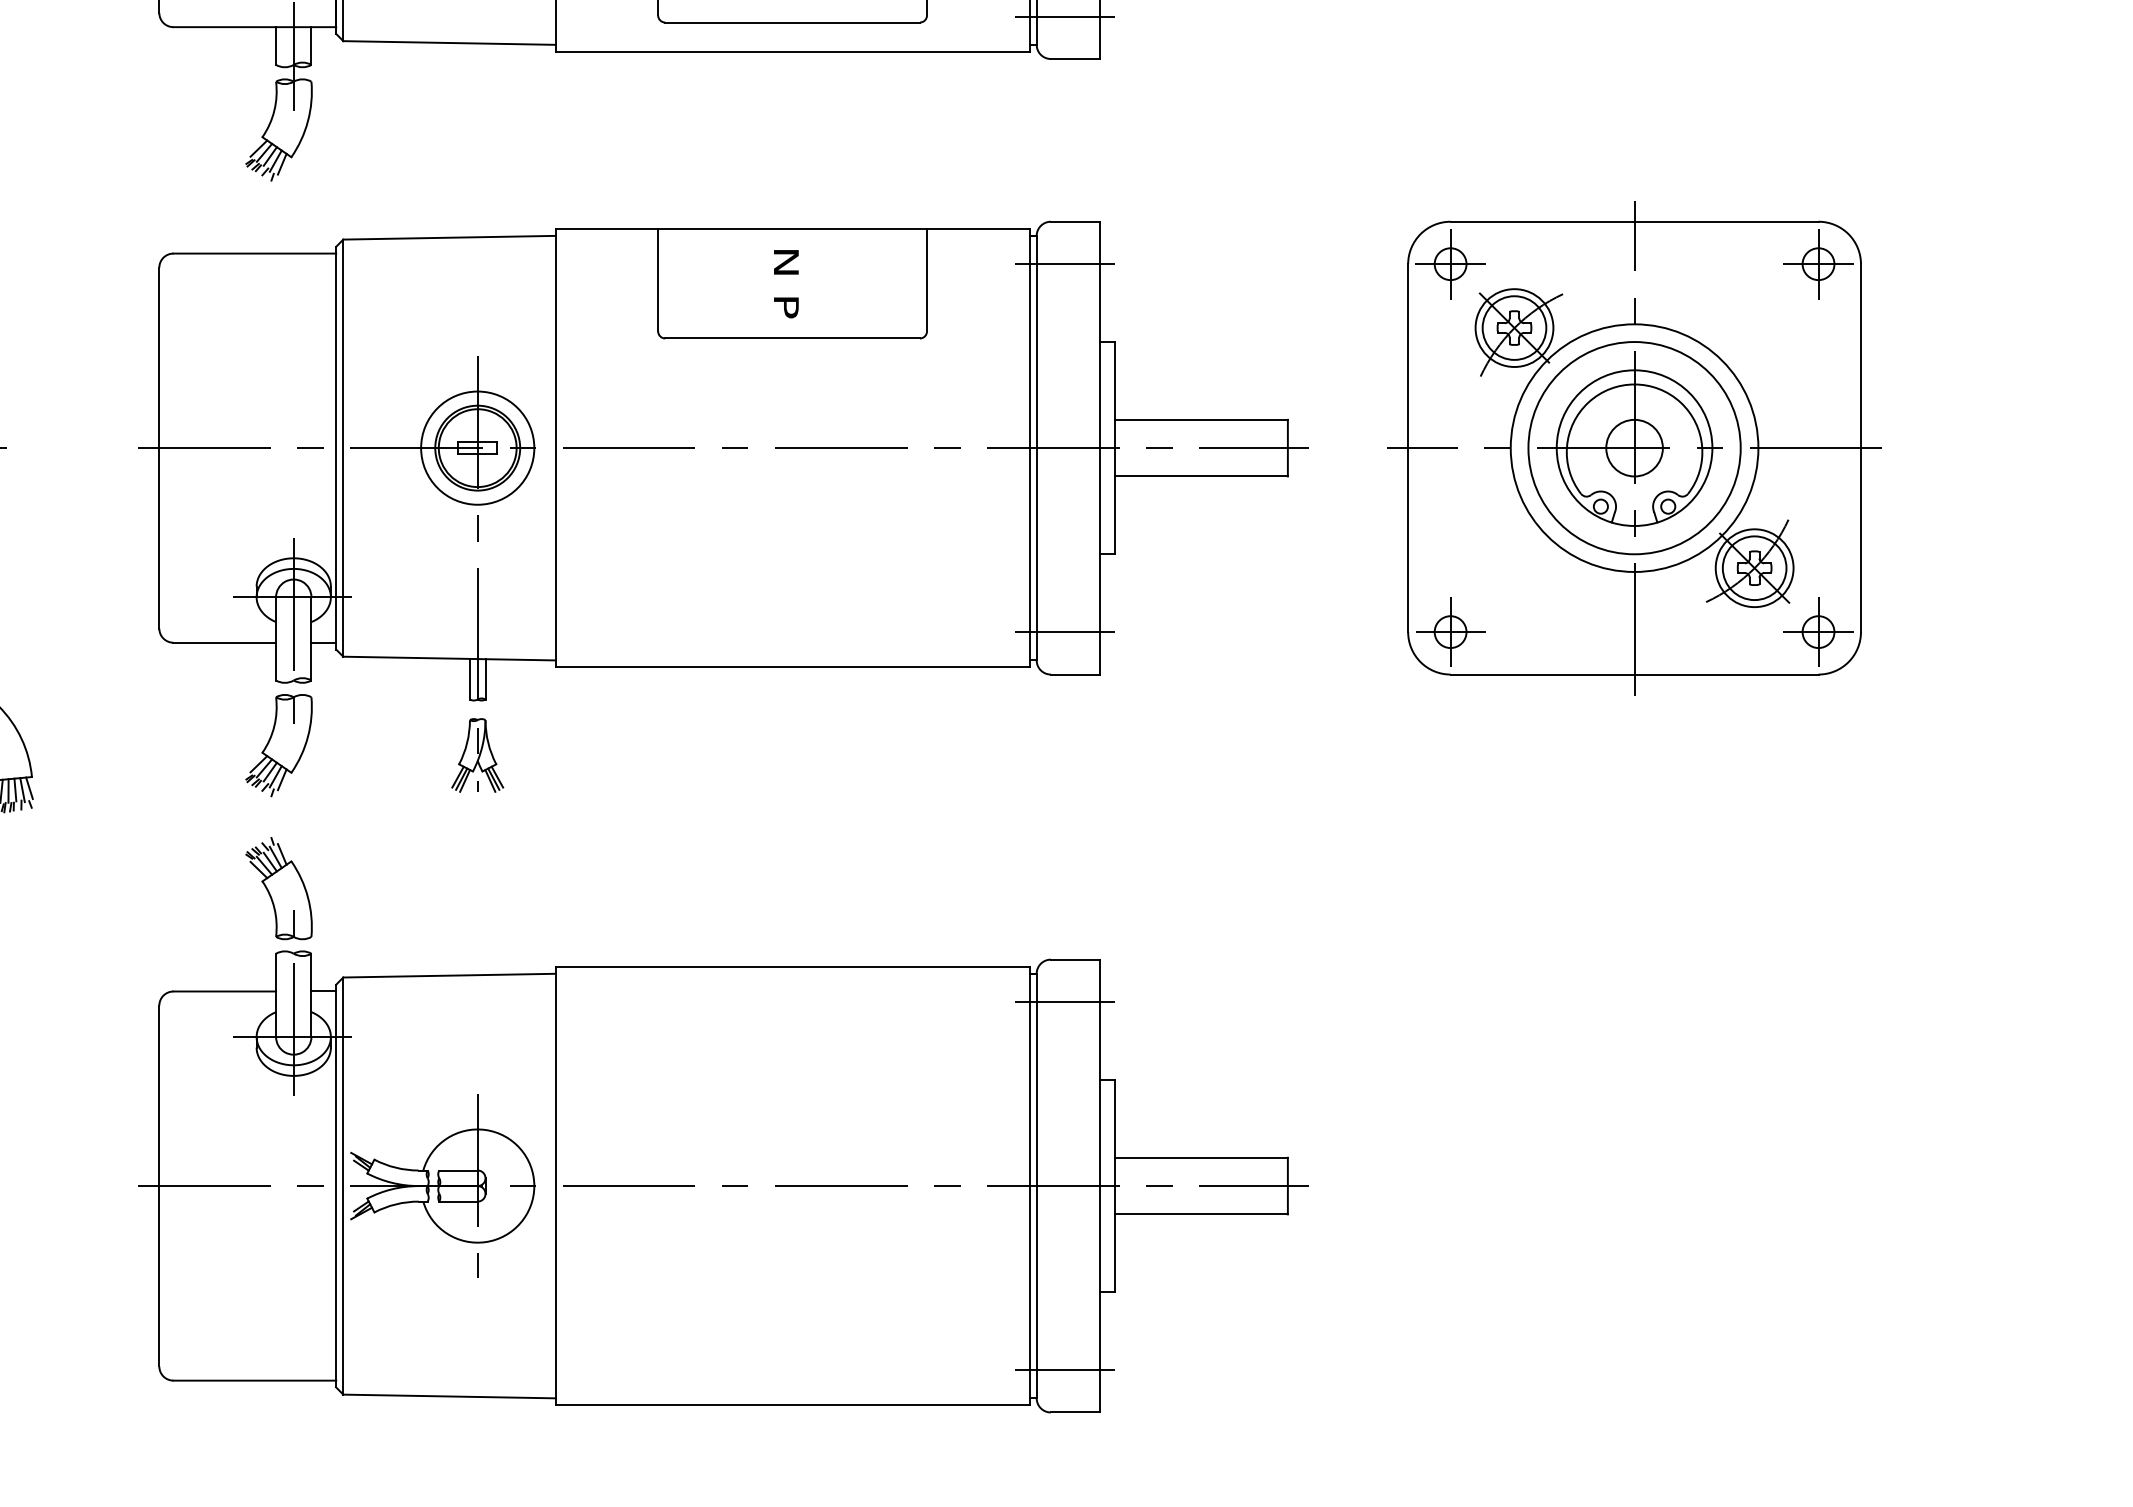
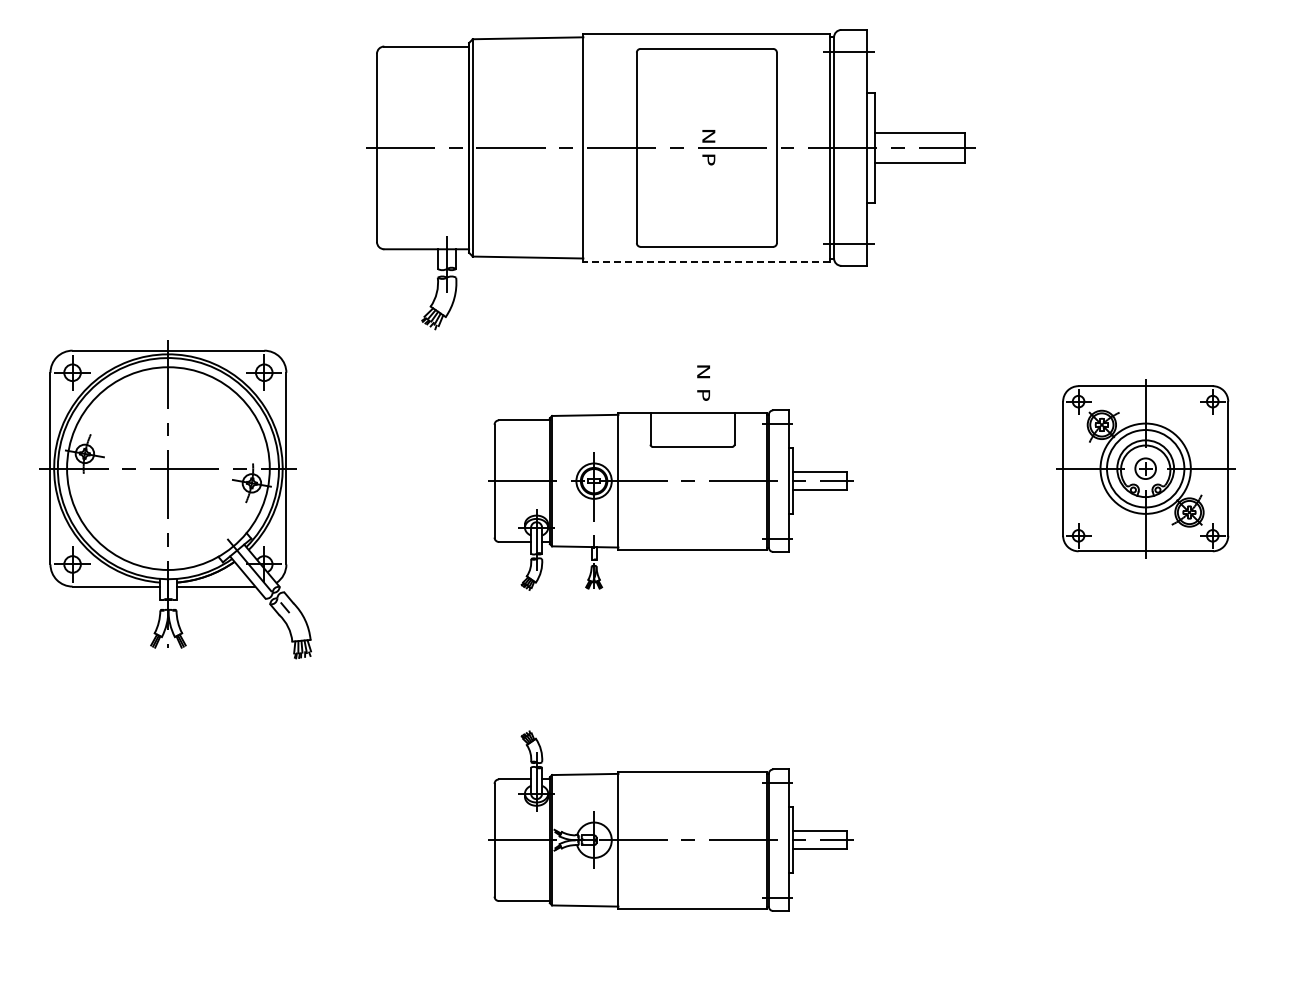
line: (791, 52) -> (706, 262), solid -> dashed
part: (1634, 447) -> (1145, 468), size x0.7
part: (722, 507) -> (670, 499), size x0.6
part: (722, 1123) -> (670, 820), size x0.6

